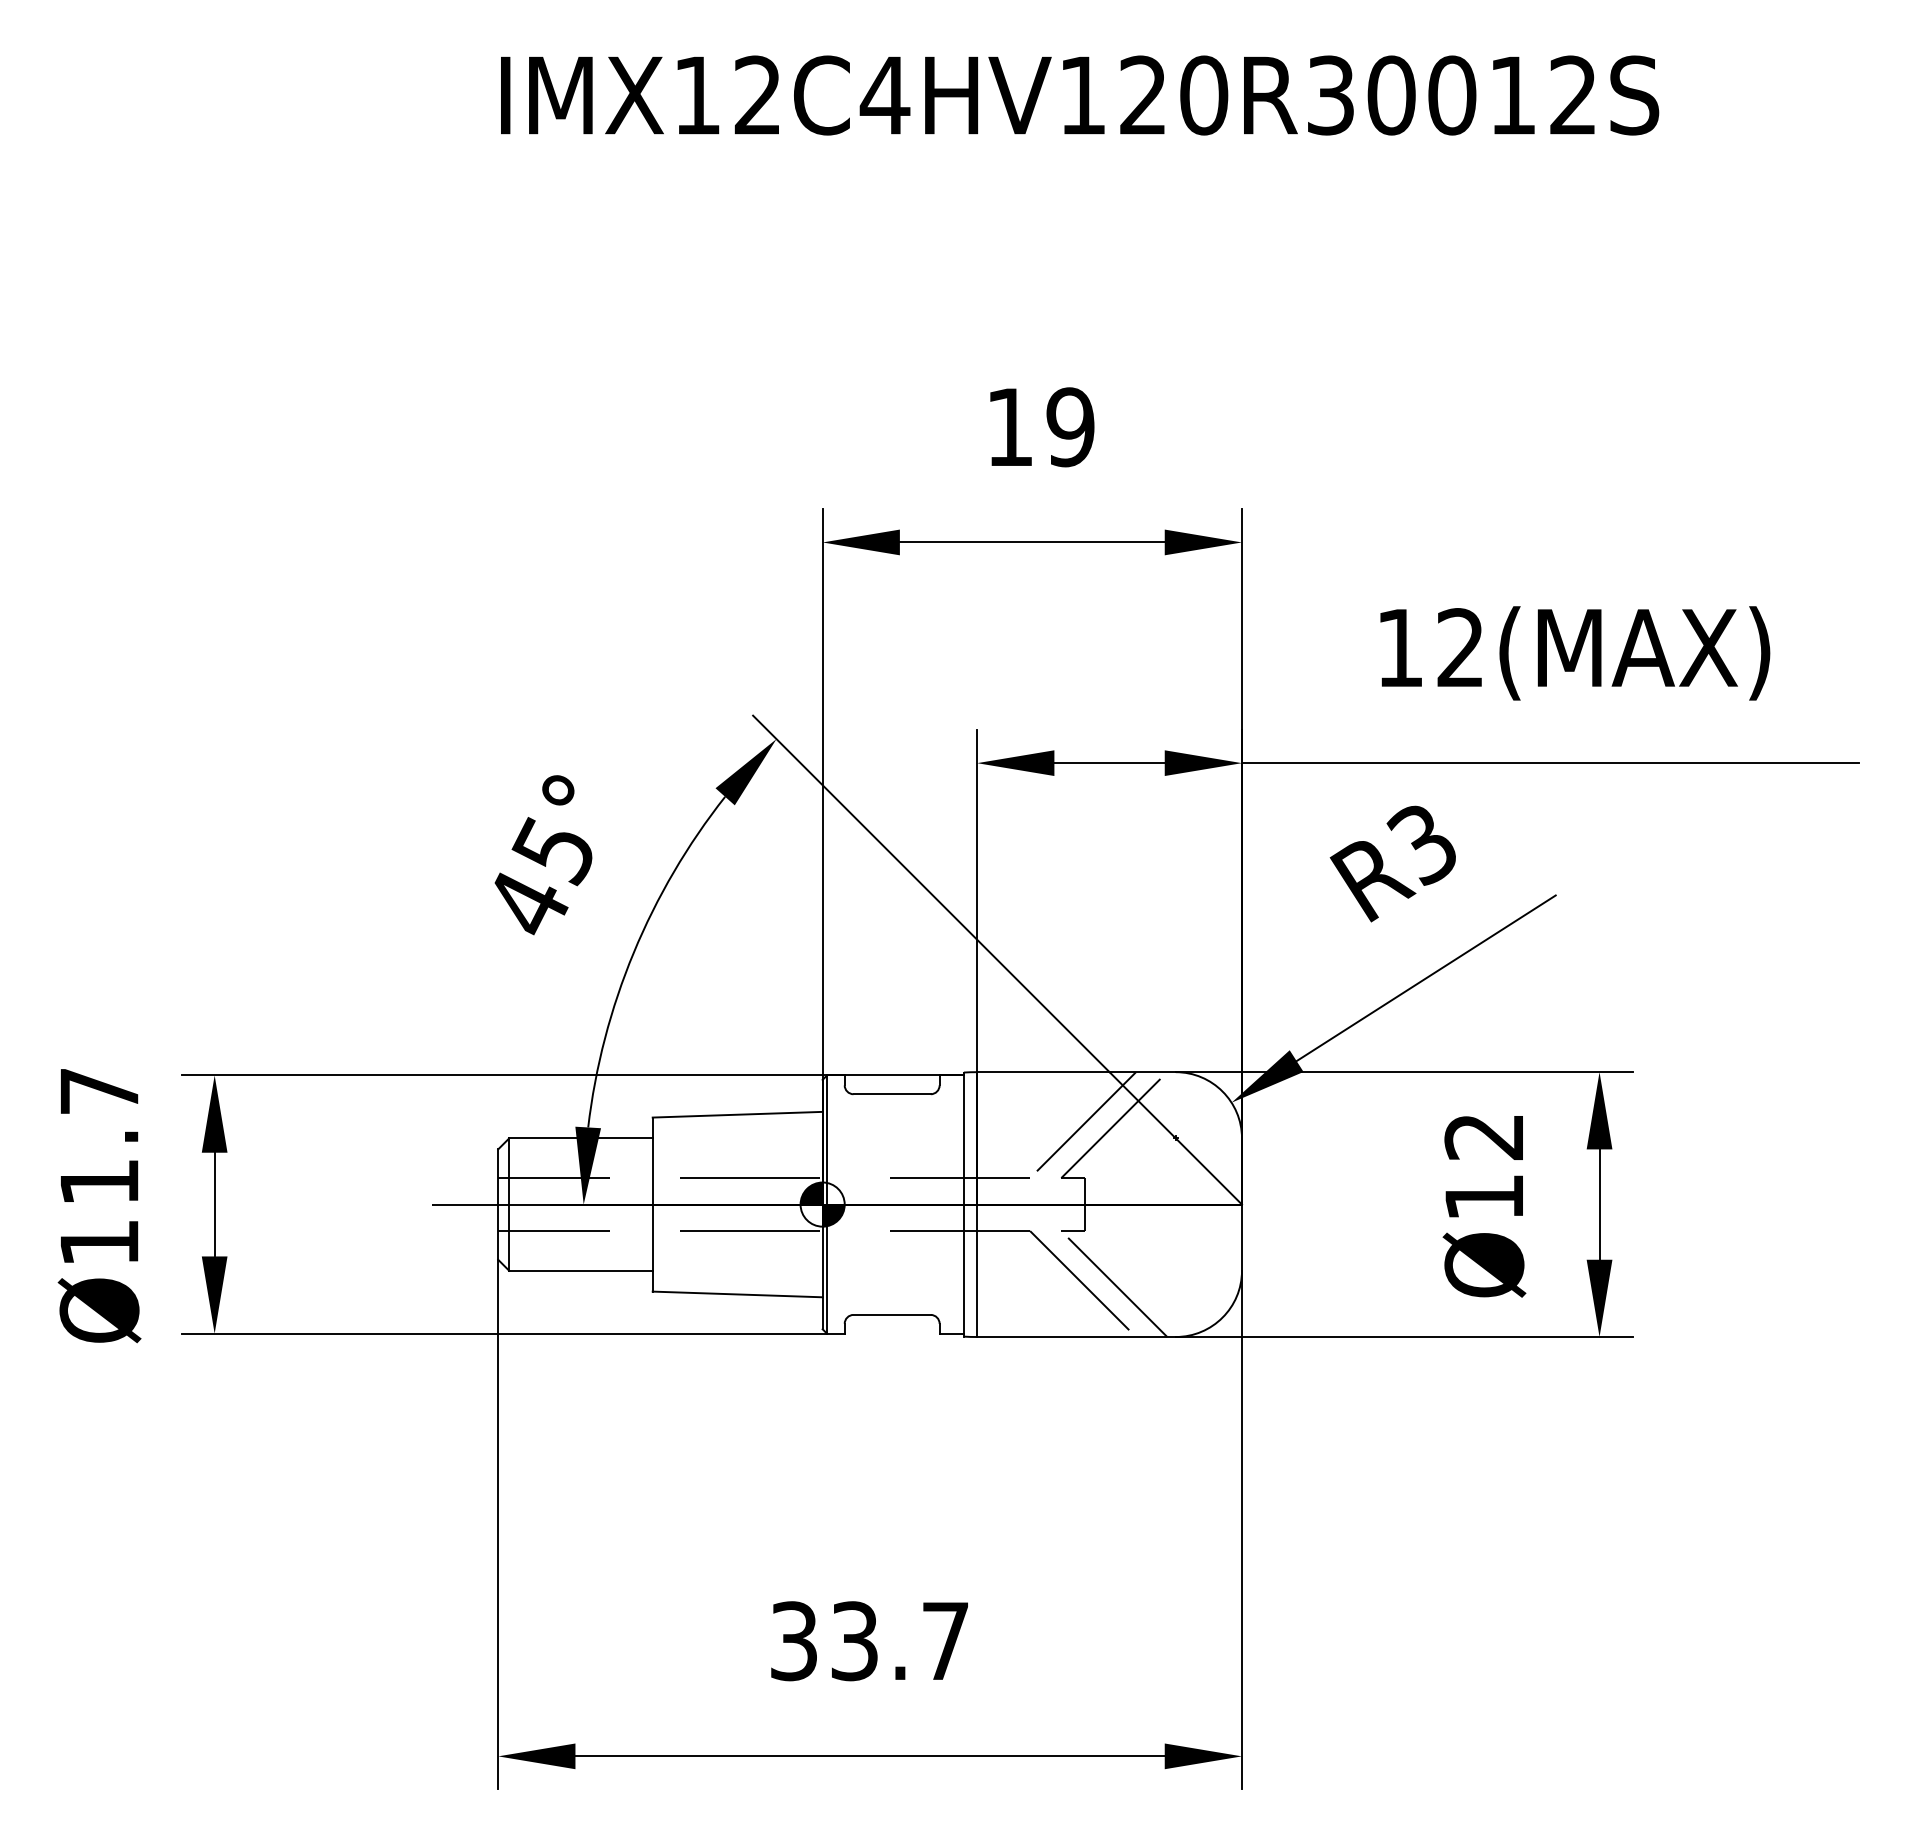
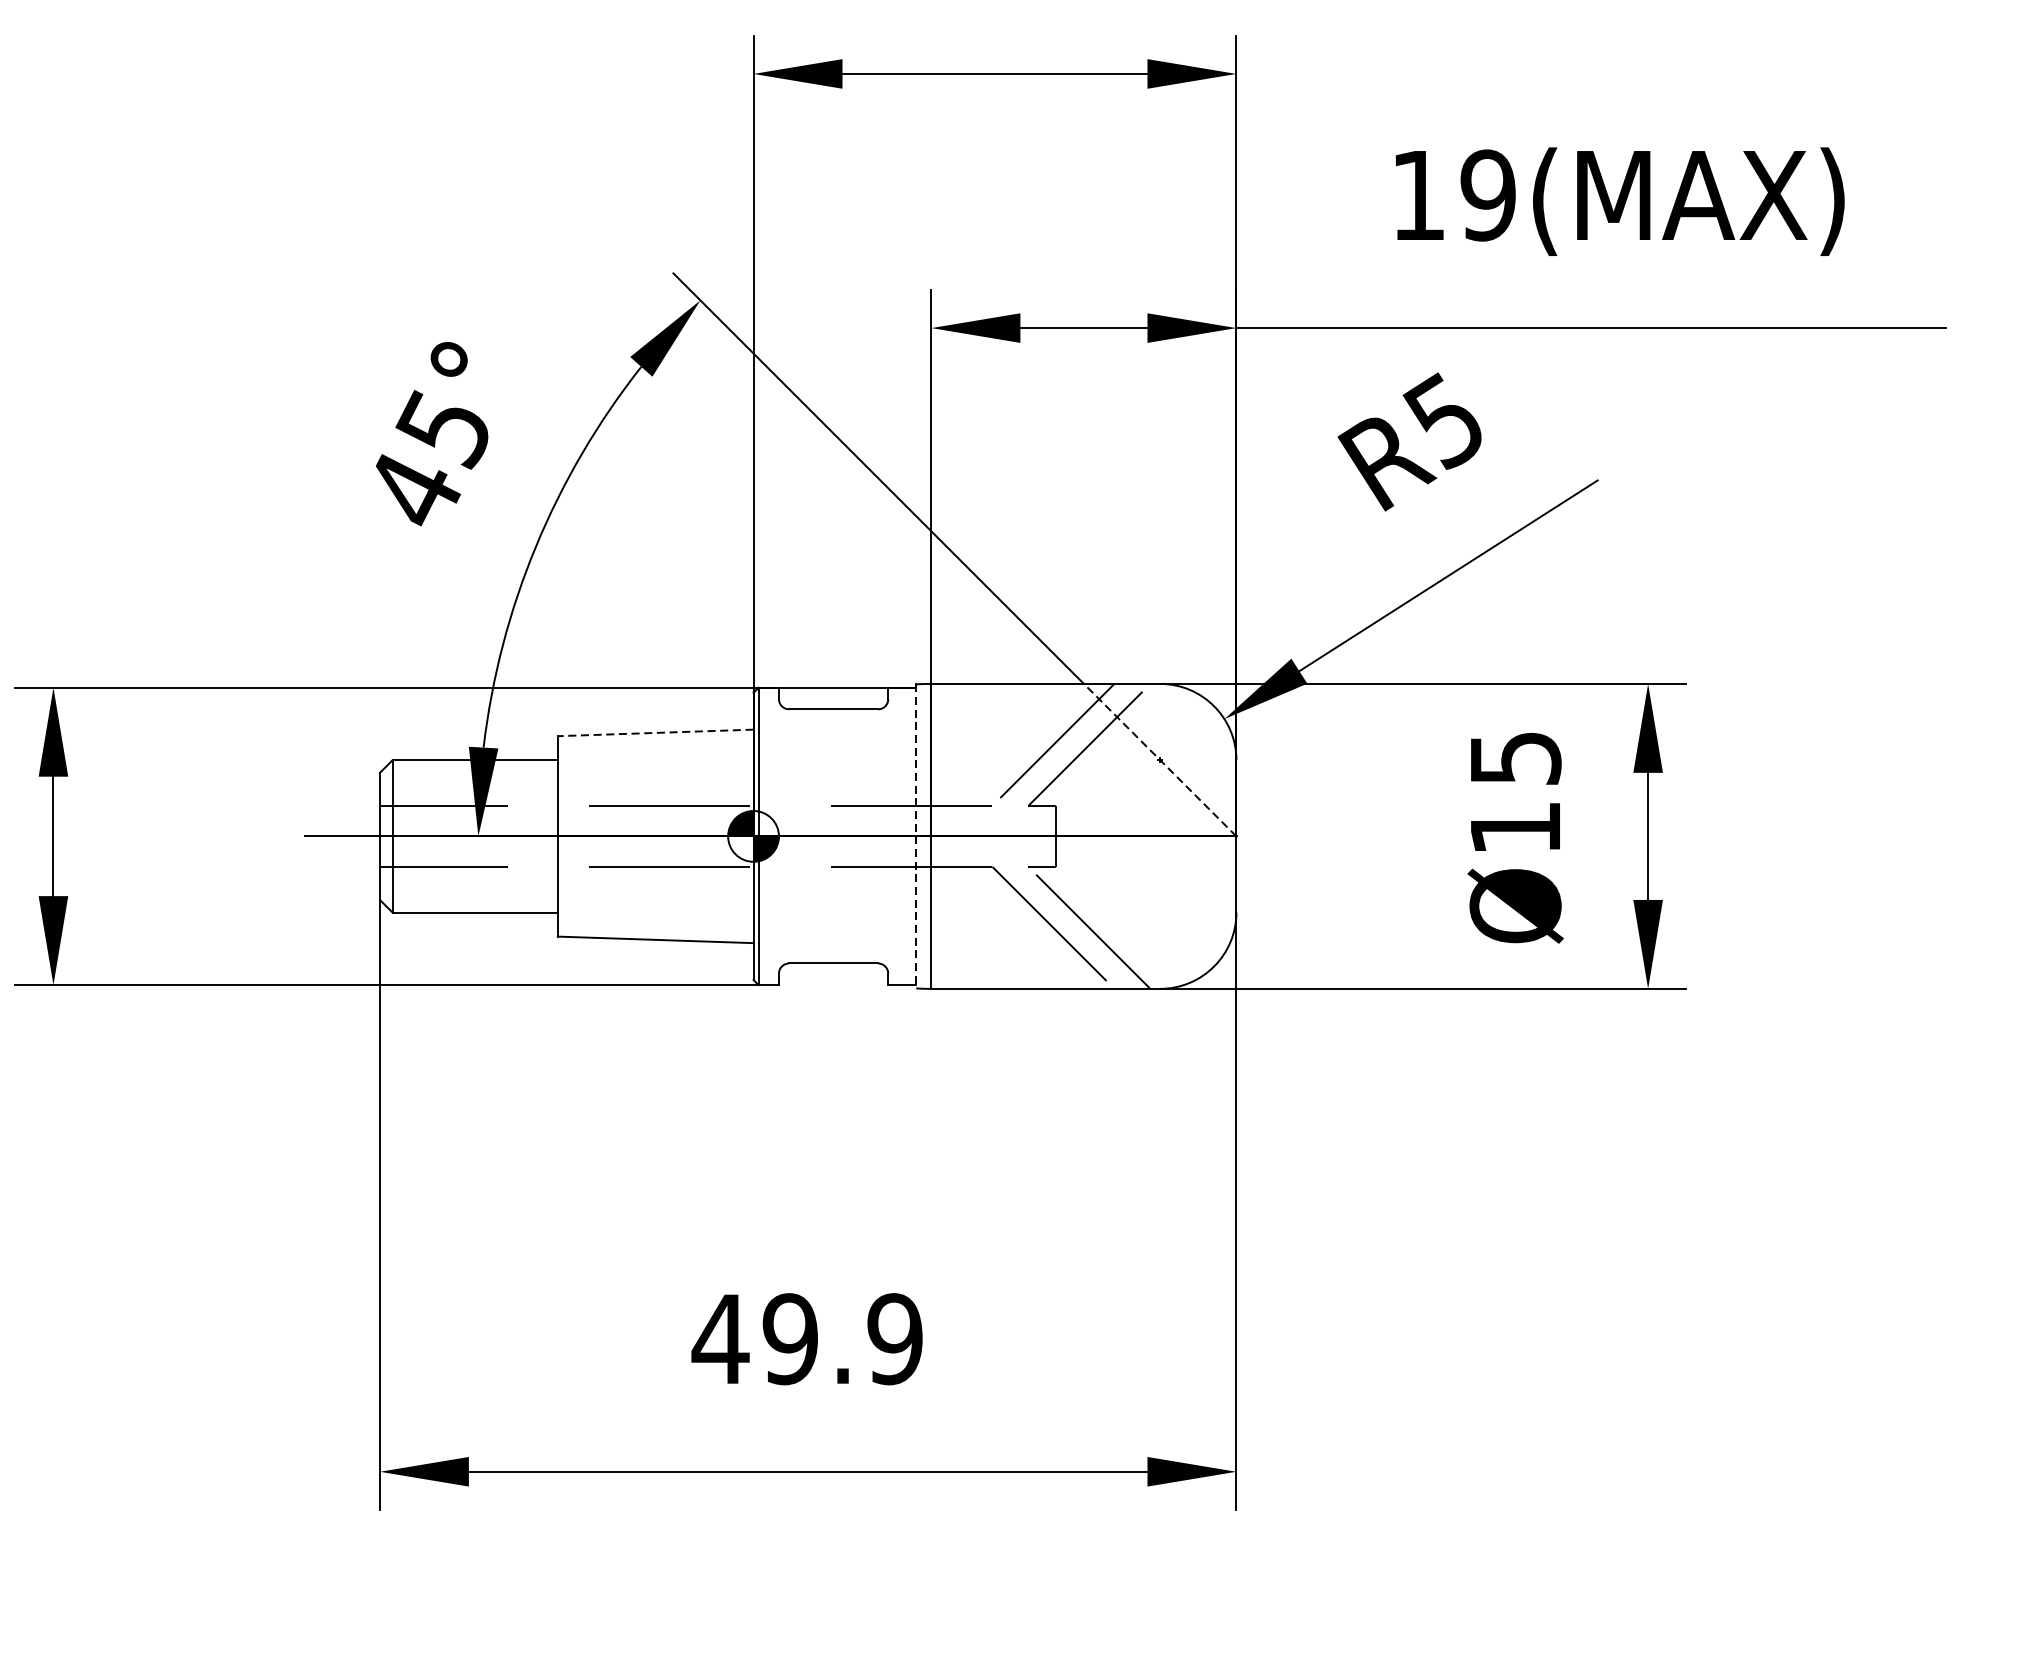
text: (1460, 648) -> (1488, 196), 12(MAX) -> 19(MAX)
text: (1420, 843) -> (1441, 420), R3 -> R5
line: (737, 1114) -> (655, 732), solid -> dashed
text: (1484, 1136) -> (1515, 758), Ø12 -> Ø15
line: (1175, 1138) -> (1159, 760), solid -> dashed
line: (963, 1205) -> (915, 837), solid -> dashed
text: (868, 1641) -> (806, 1339), 33.7 -> 49.9

